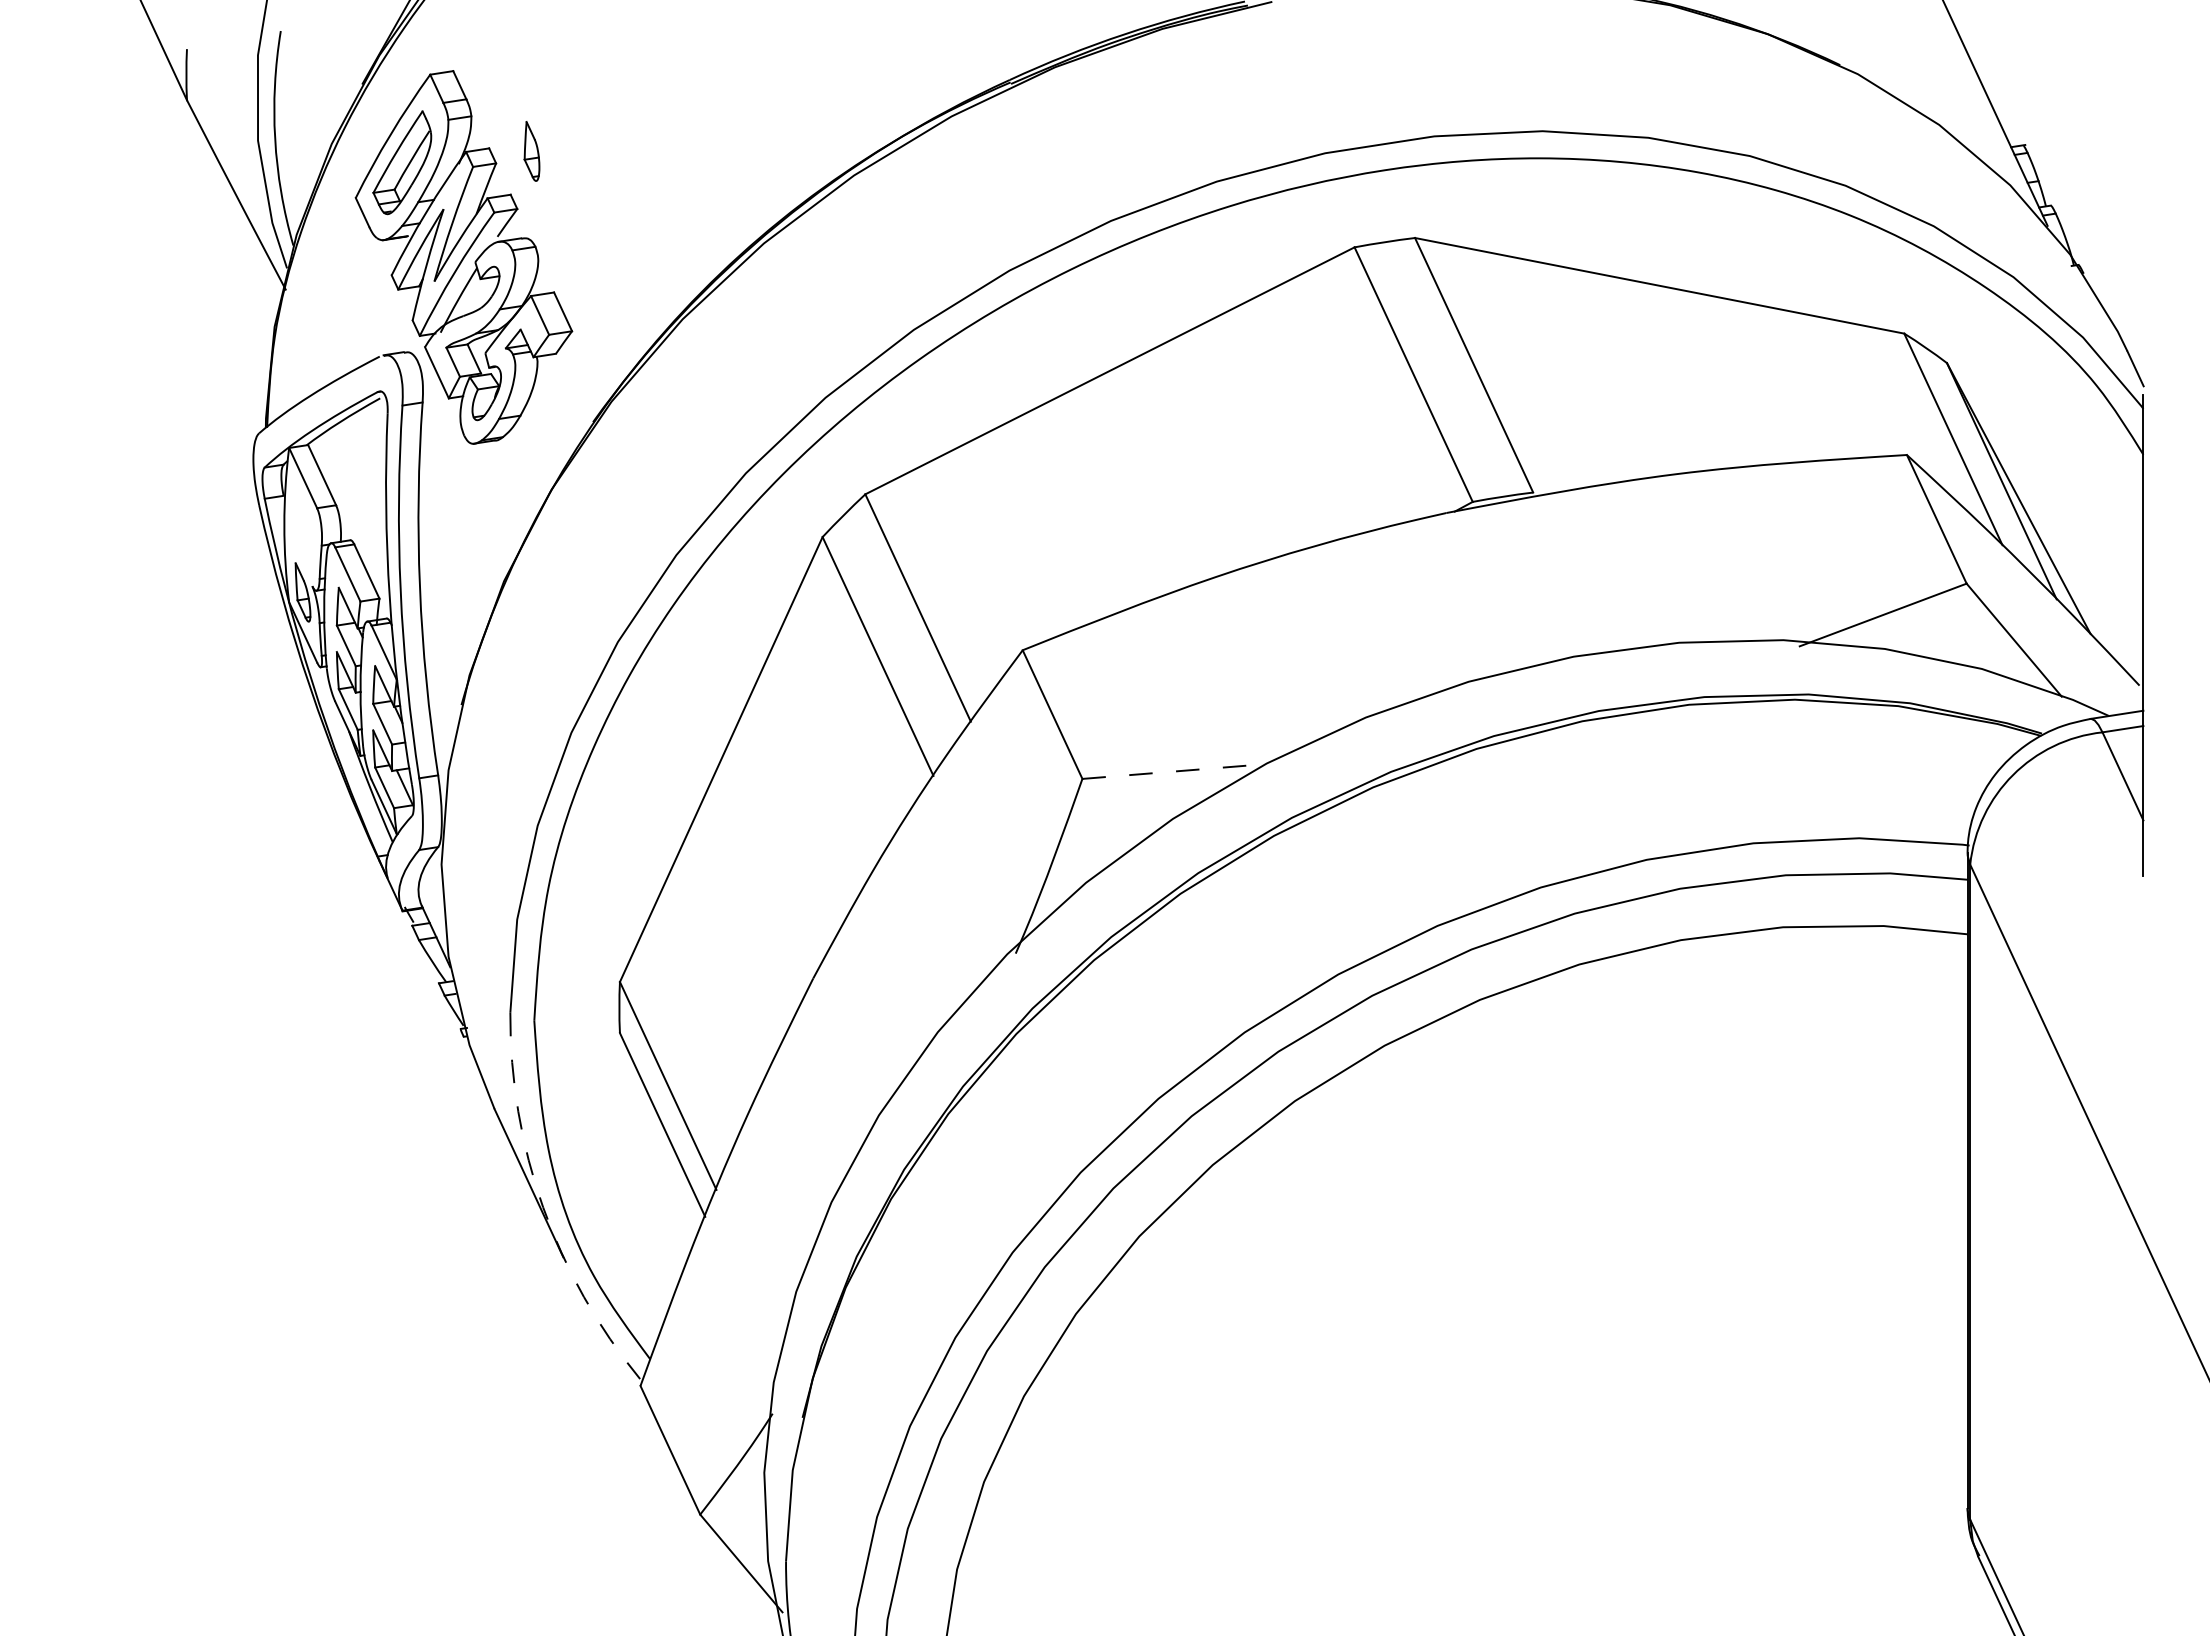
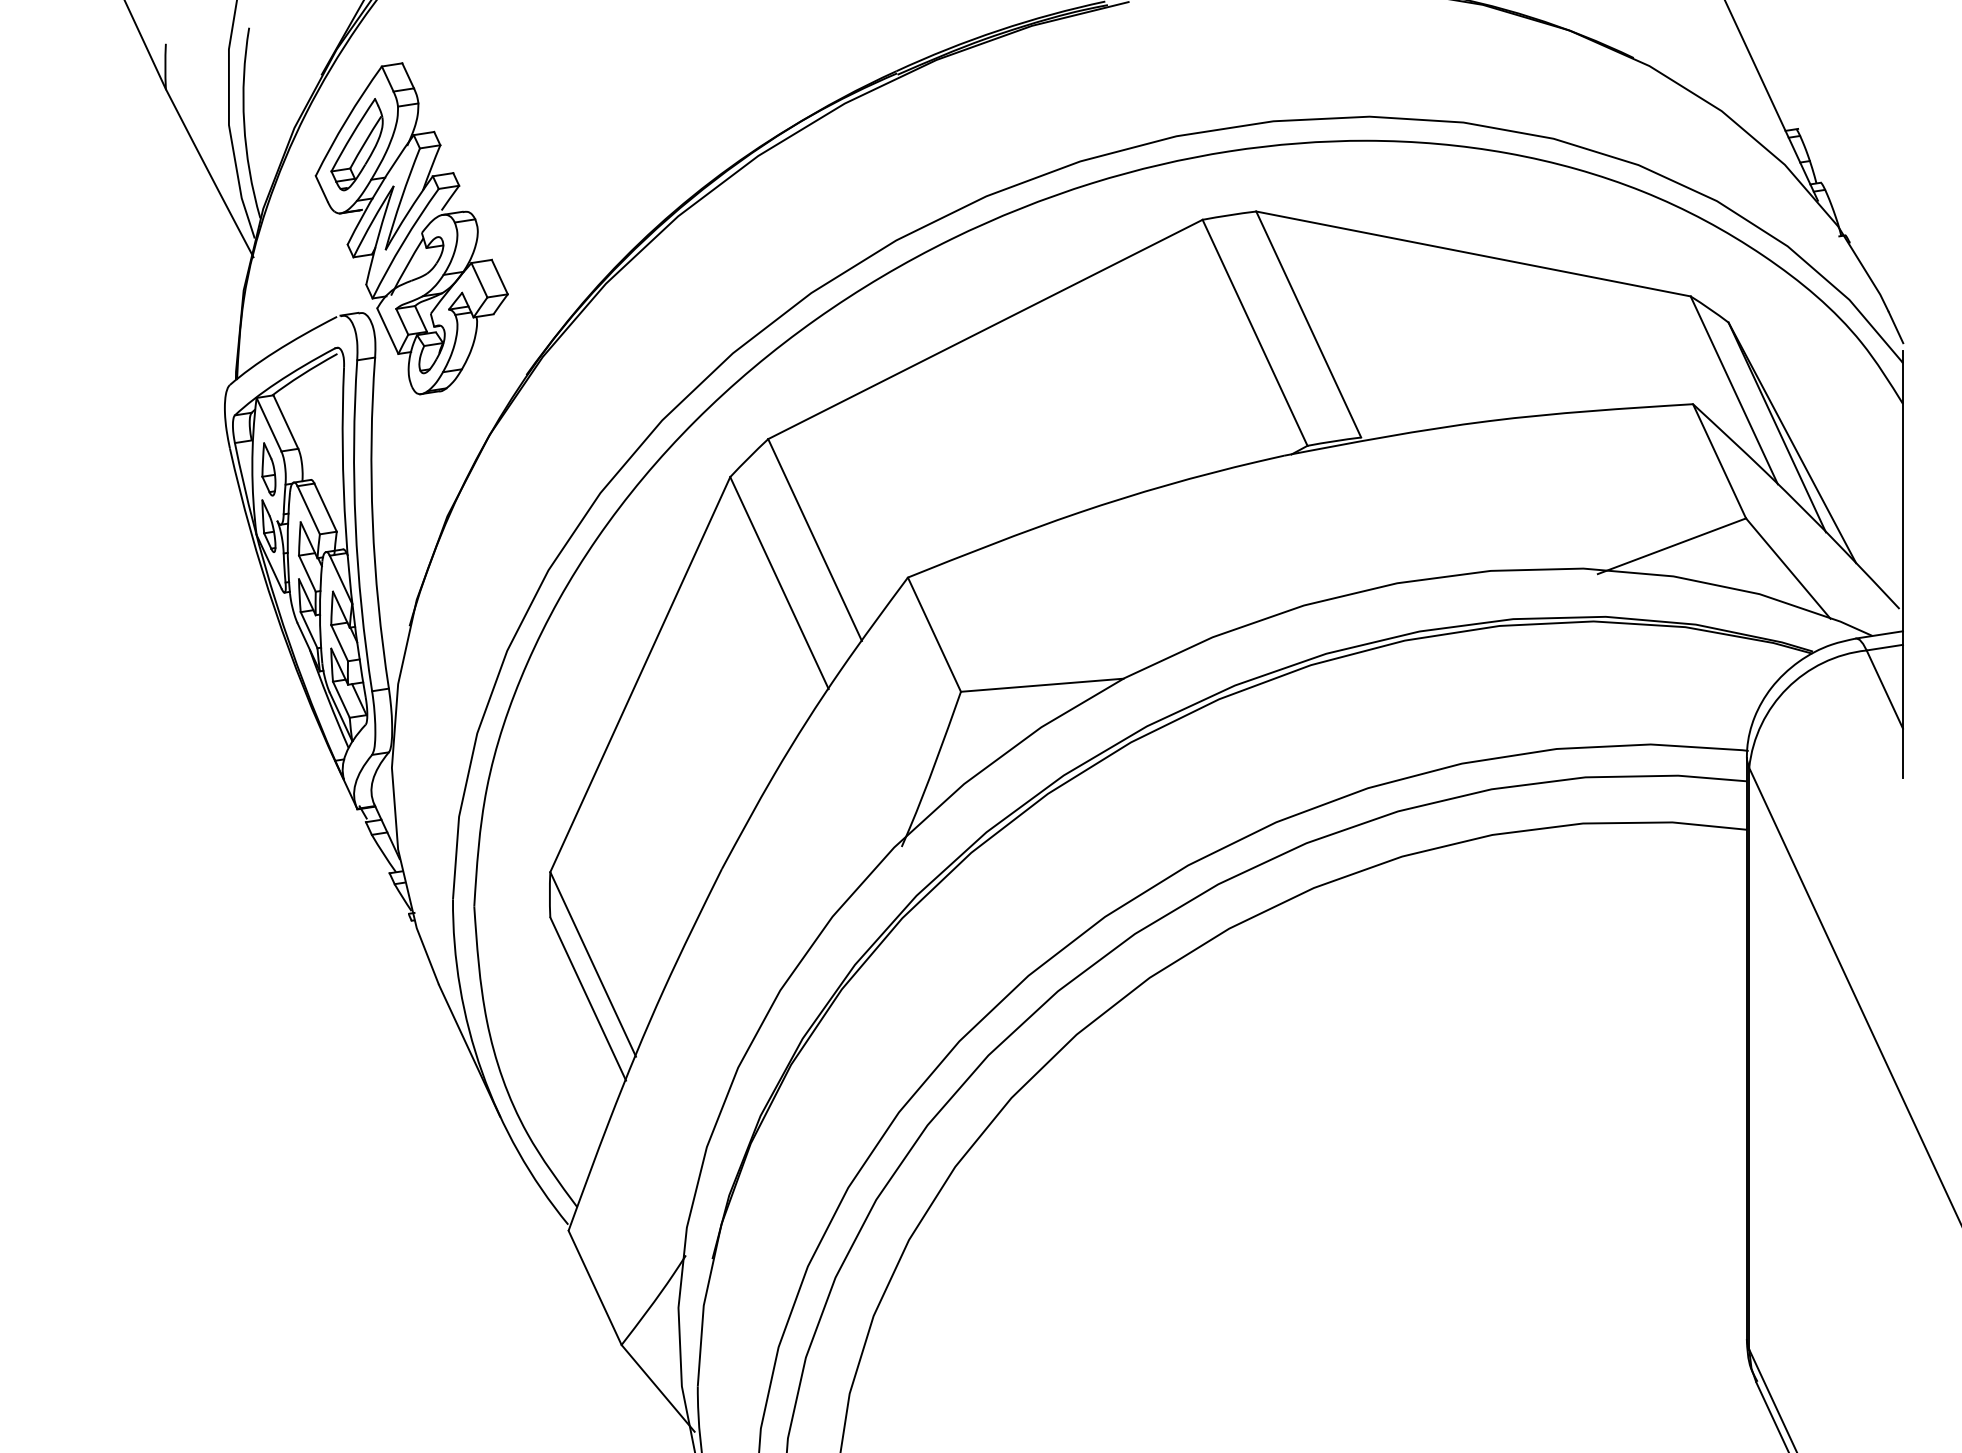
part: (531, 151) -> (268, 469), moved
line: (1173, 771) -> (1041, 685), dashed -> solid
arc: (543, 1207) -> (482, 1072), dashed -> solid

